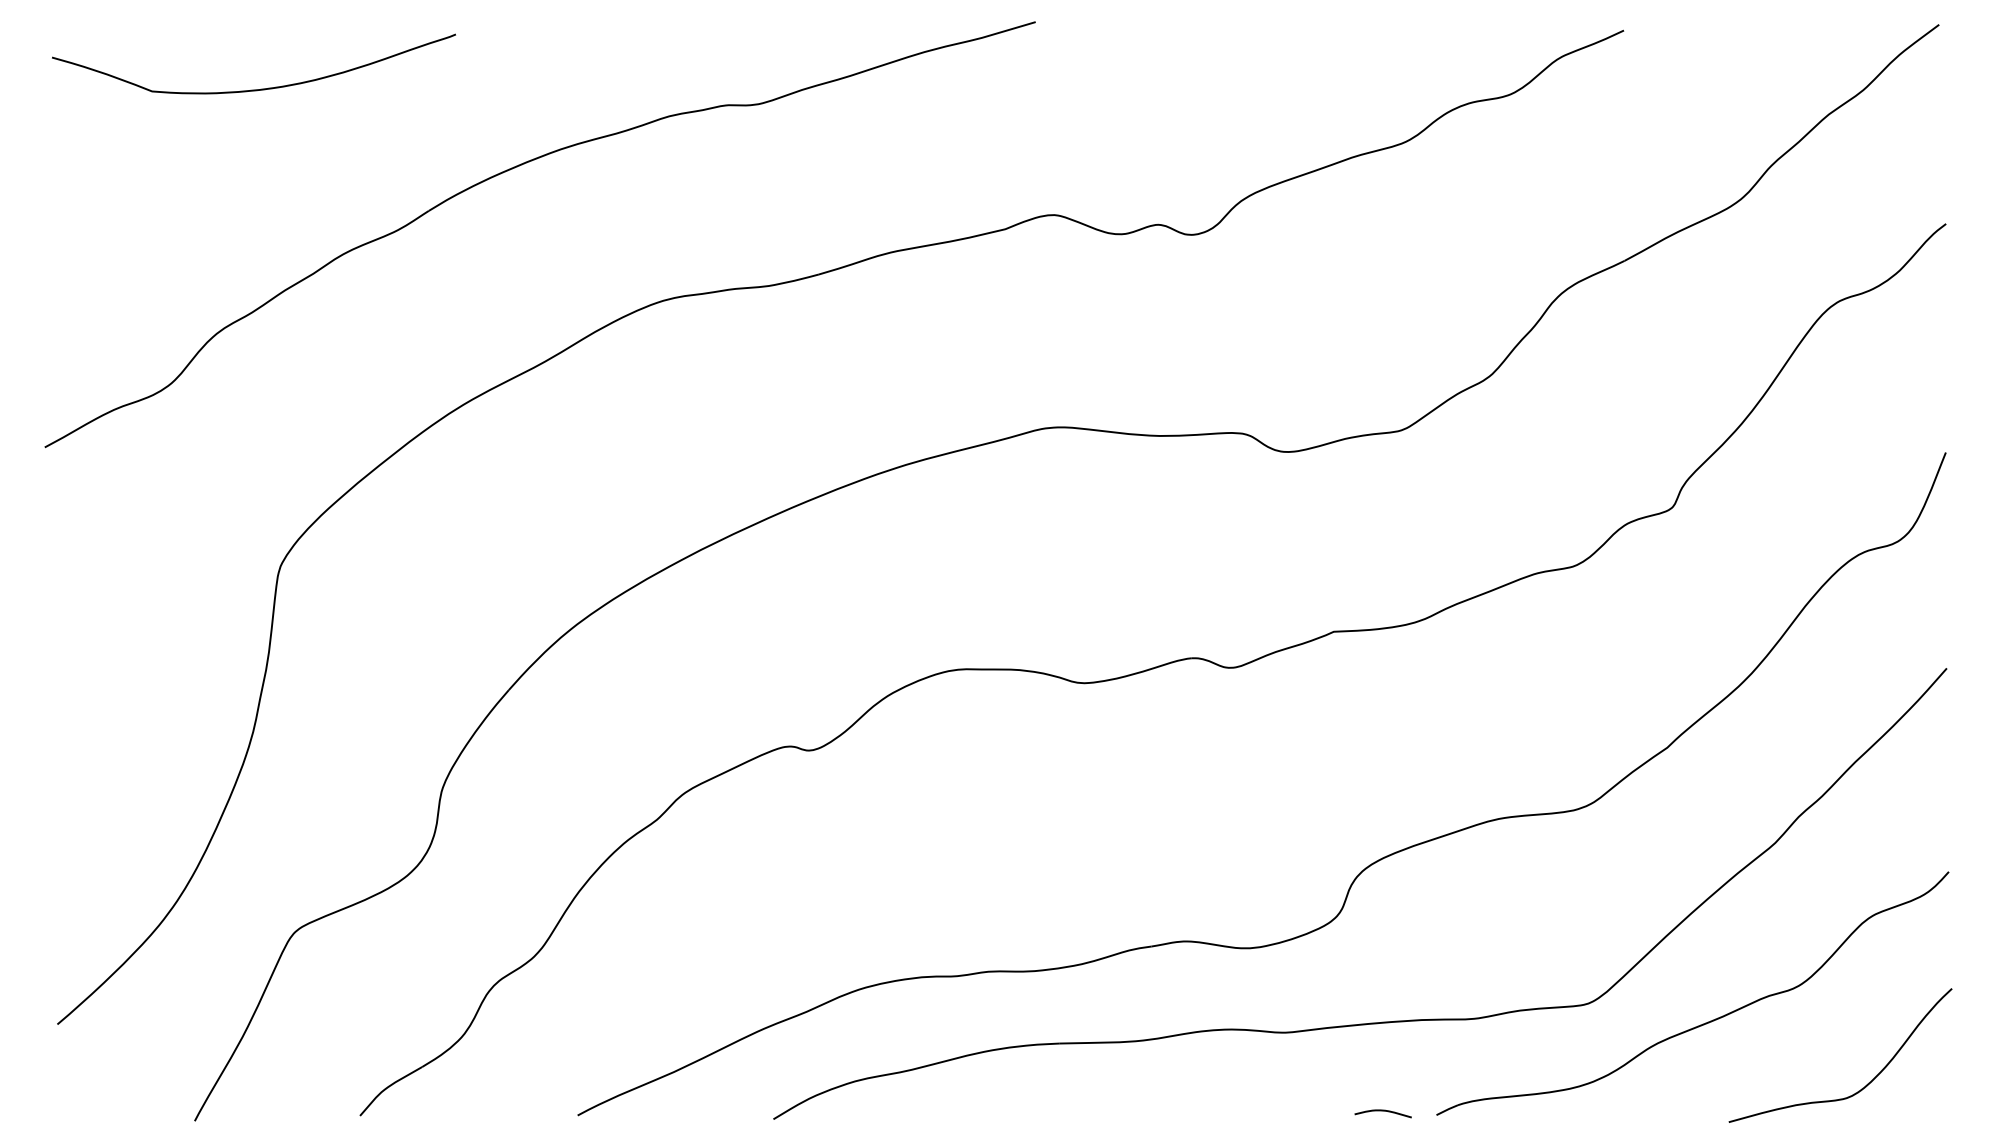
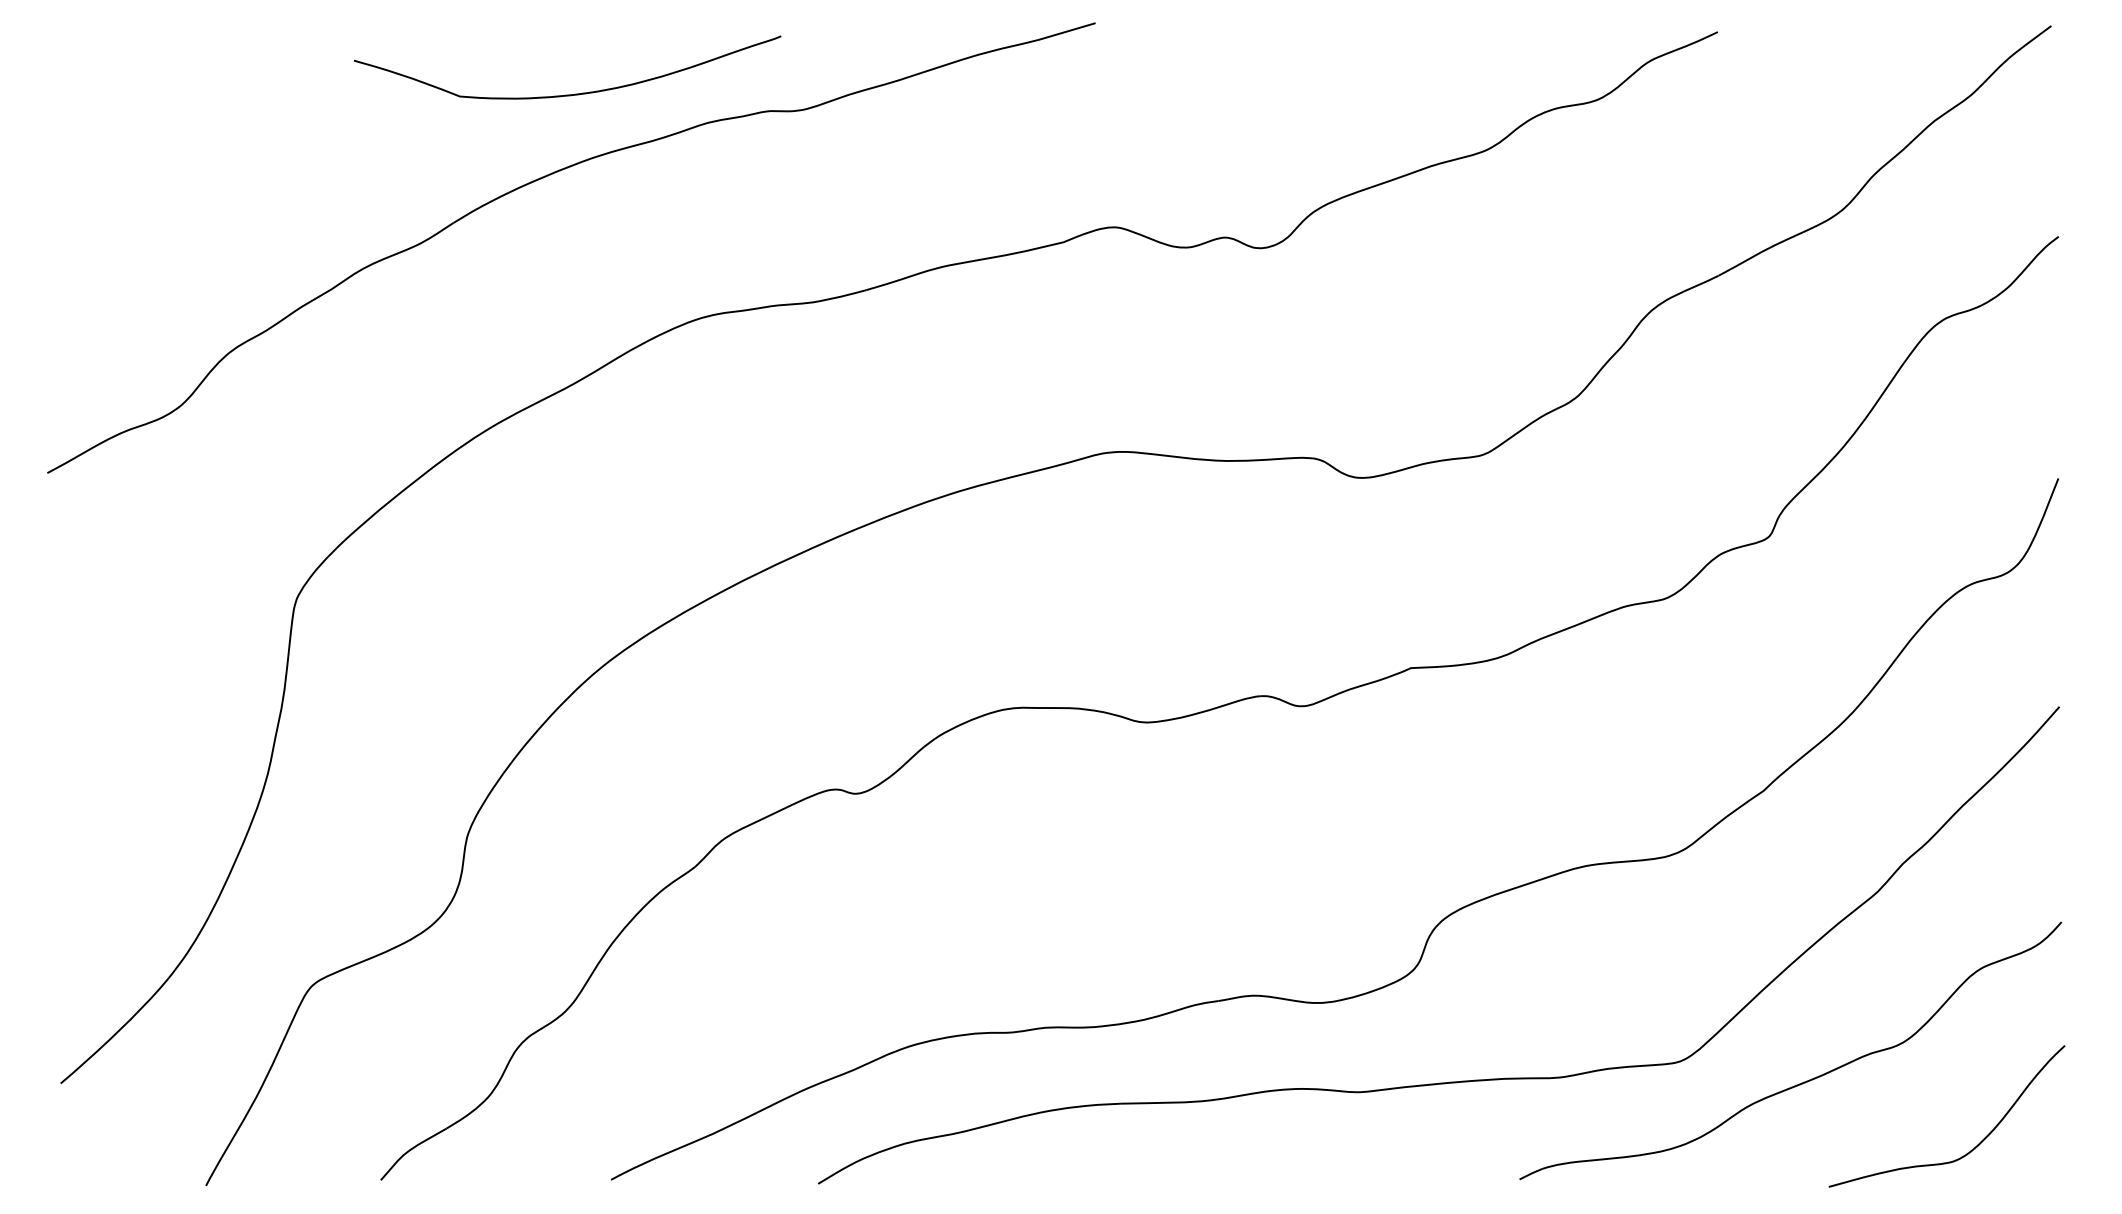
curve: (253, 89) -> (567, 94), moved
curve: (1383, 1111) -> (1463, 1175), removed

